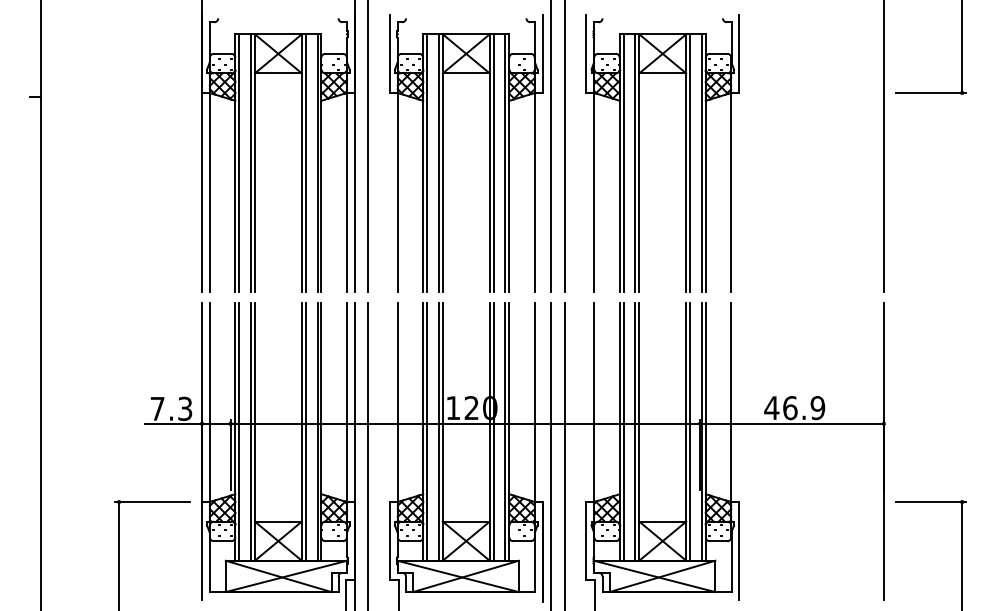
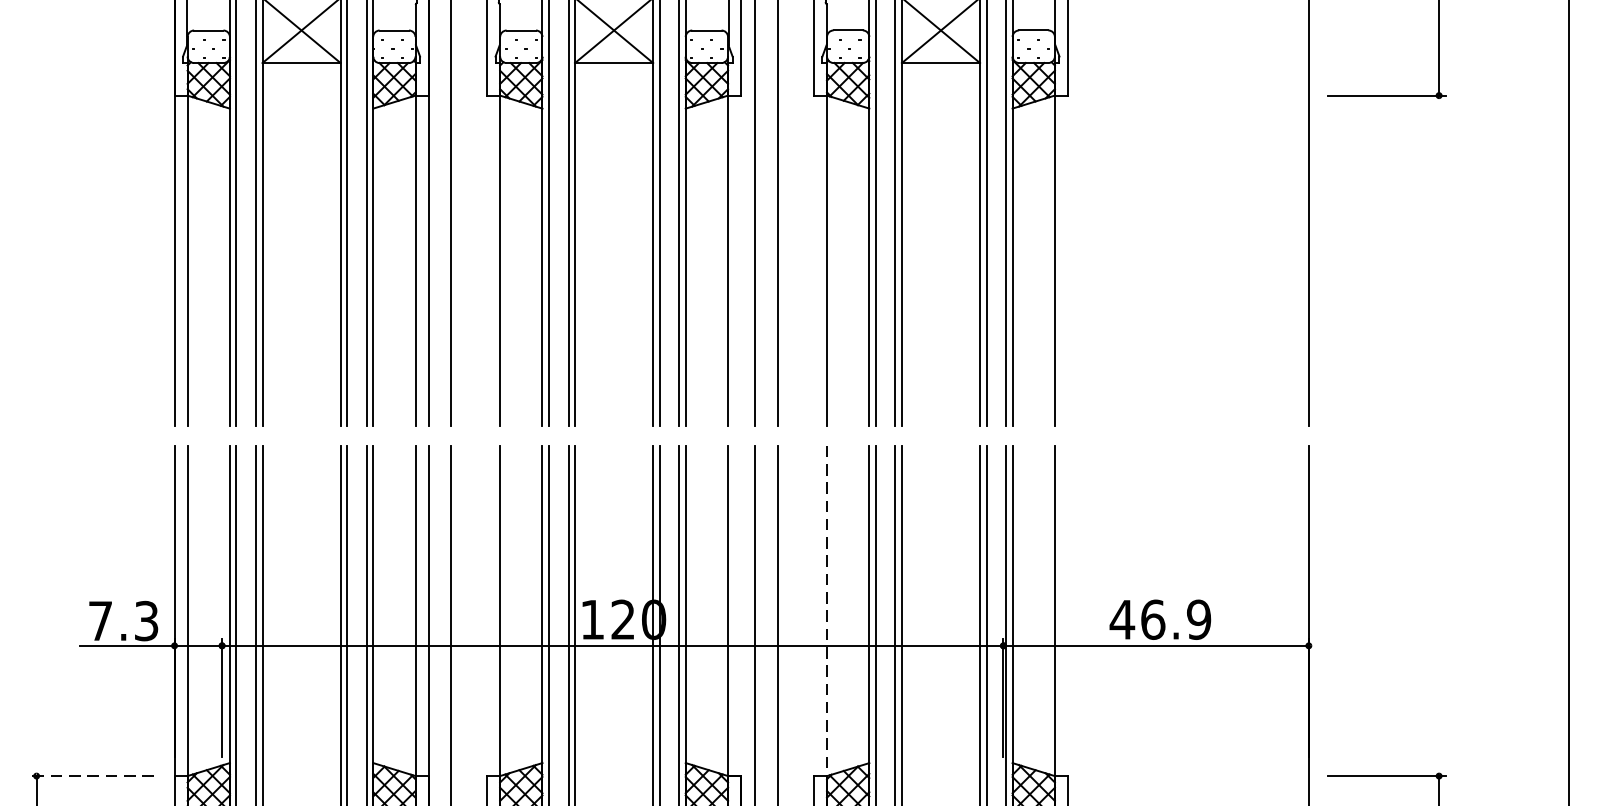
line: (594, 404) -> (827, 613), solid -> dashed
line: (151, 502) -> (90, 776), solid -> dashed

